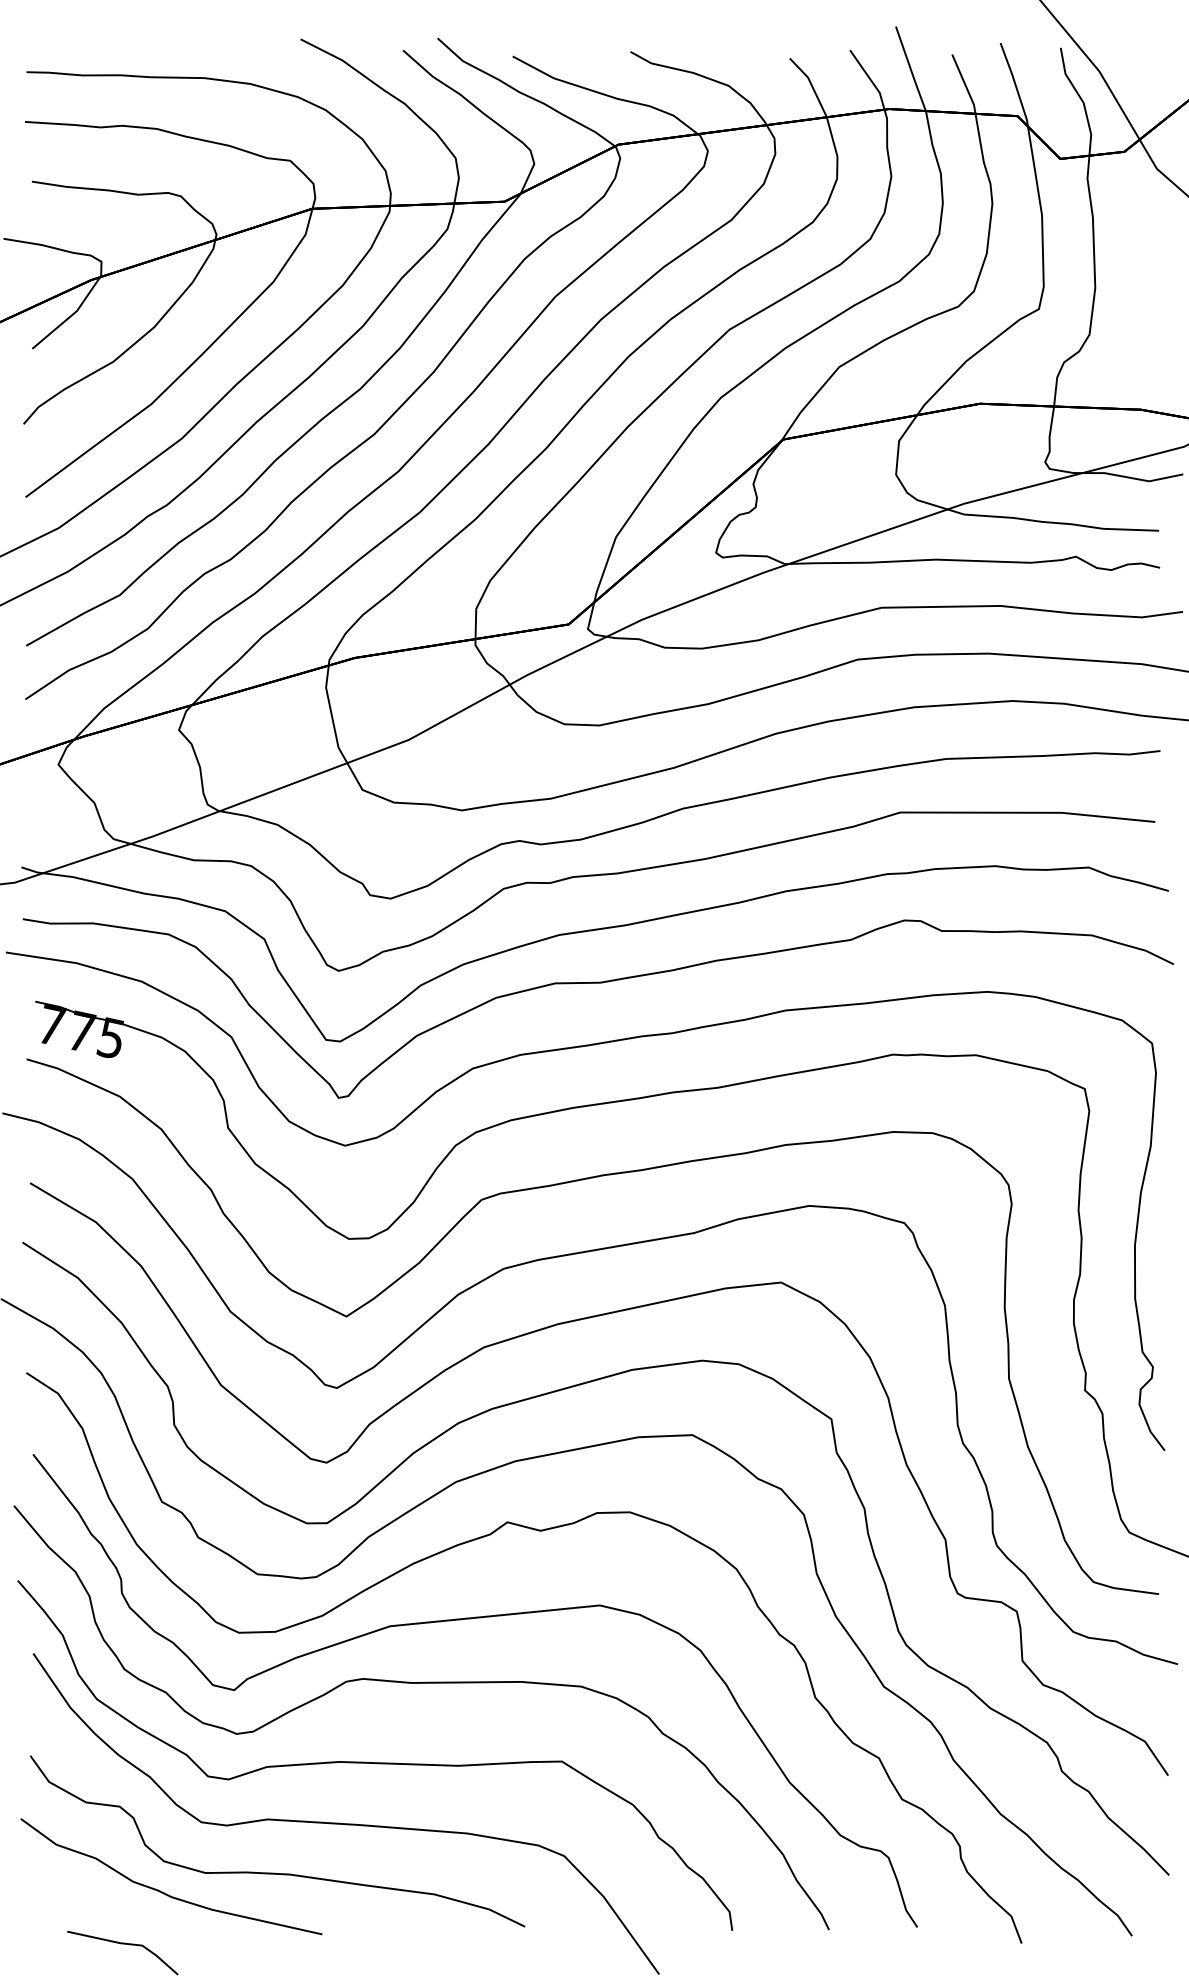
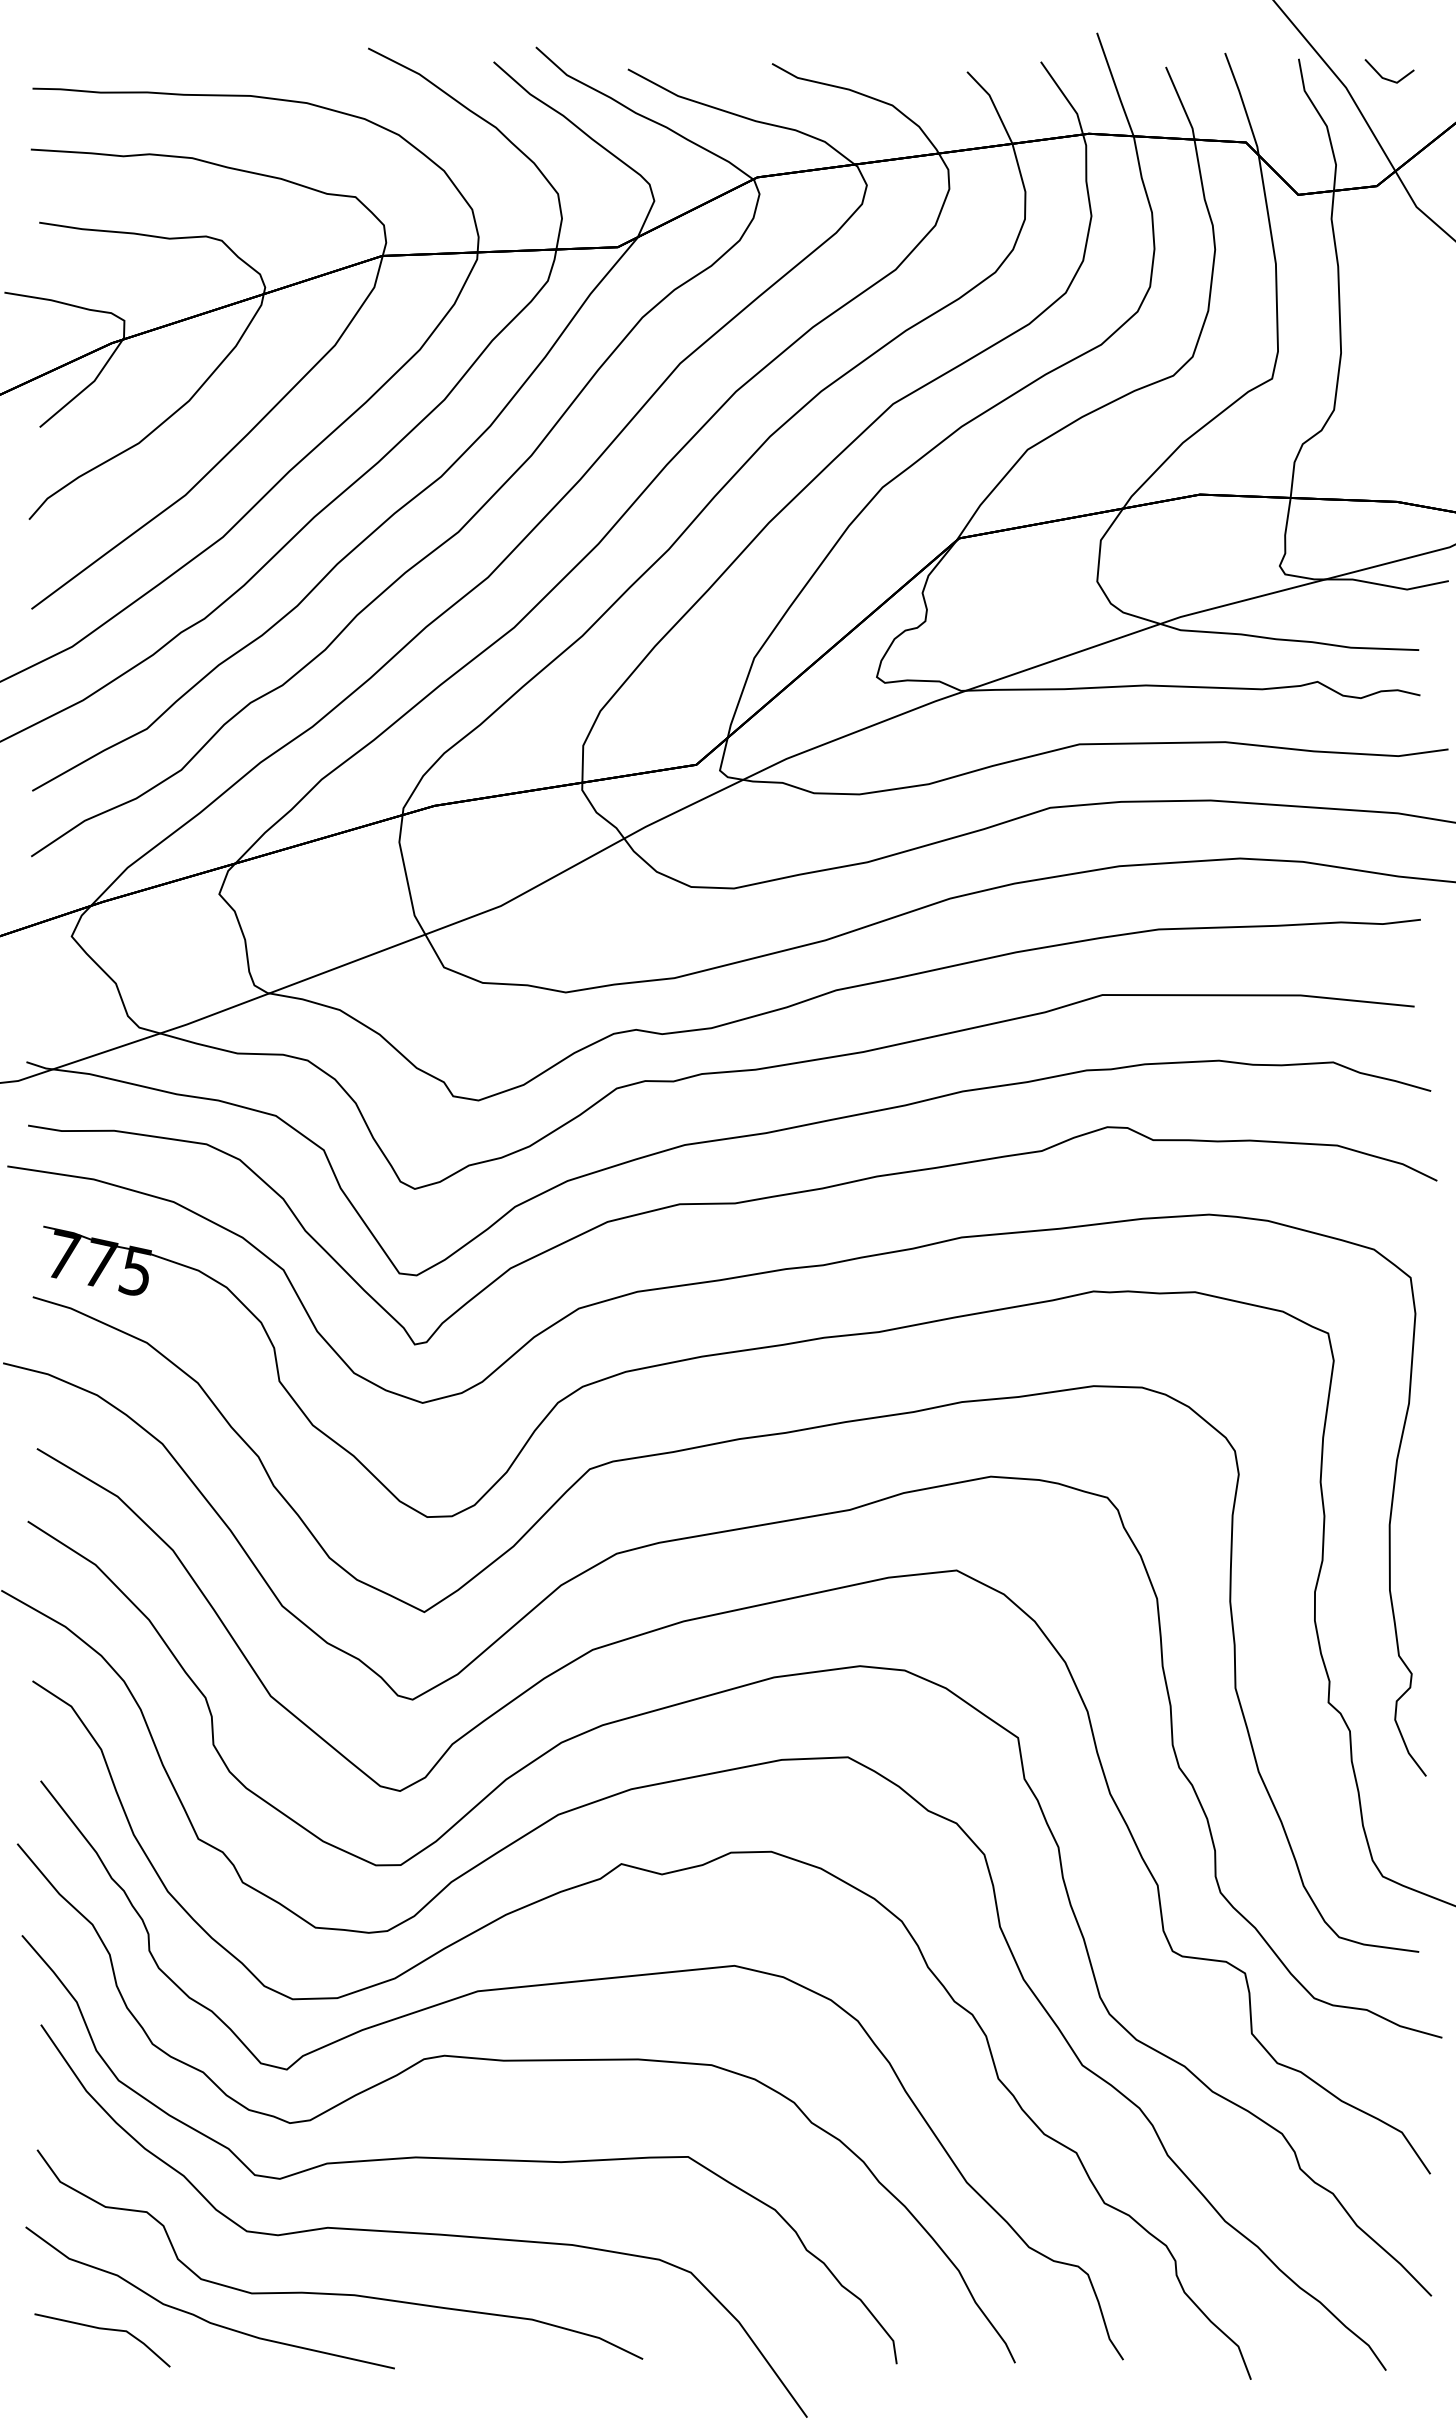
line: (1133, 63) -> (1387, 78), added
line: (122, 1944) -> (102, 2329), moved

